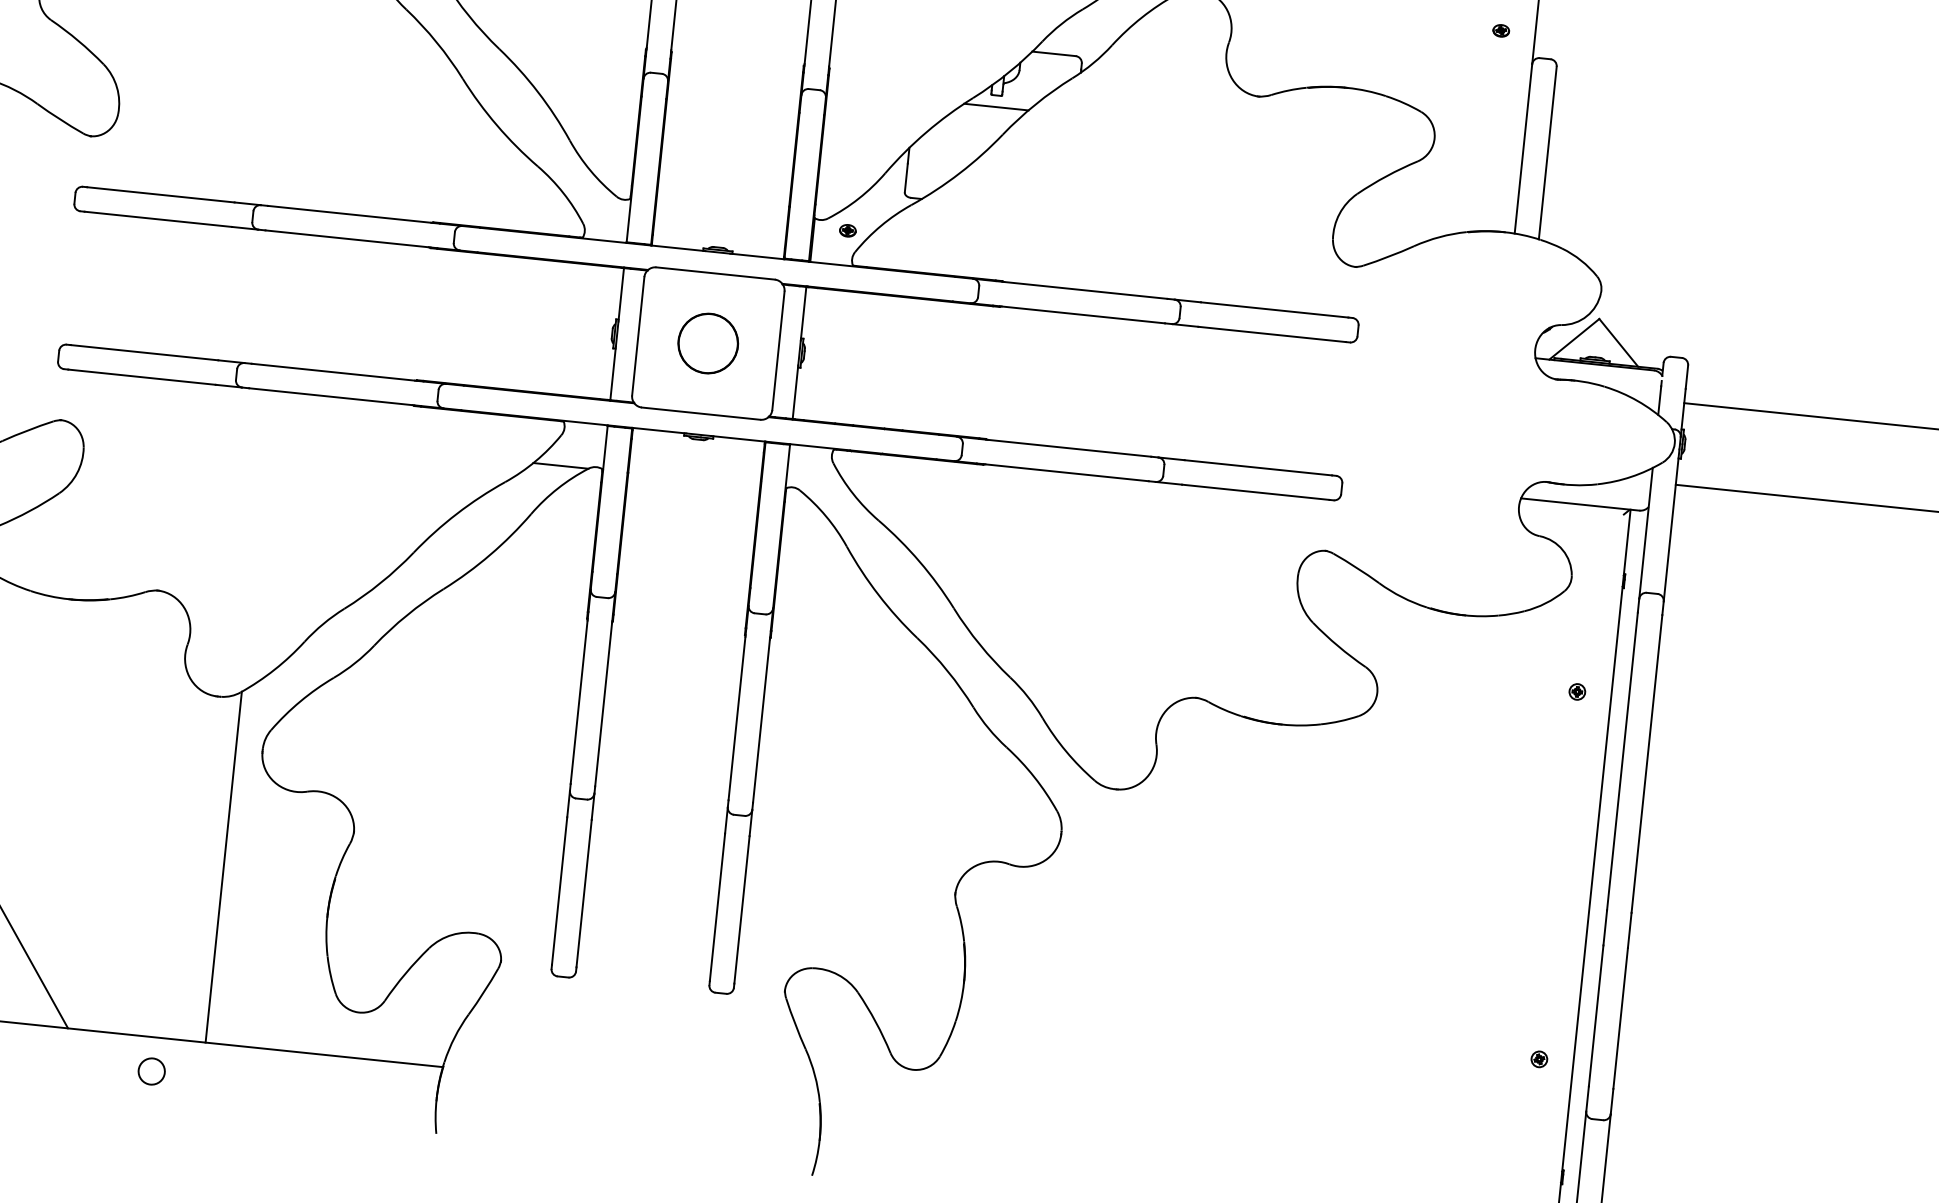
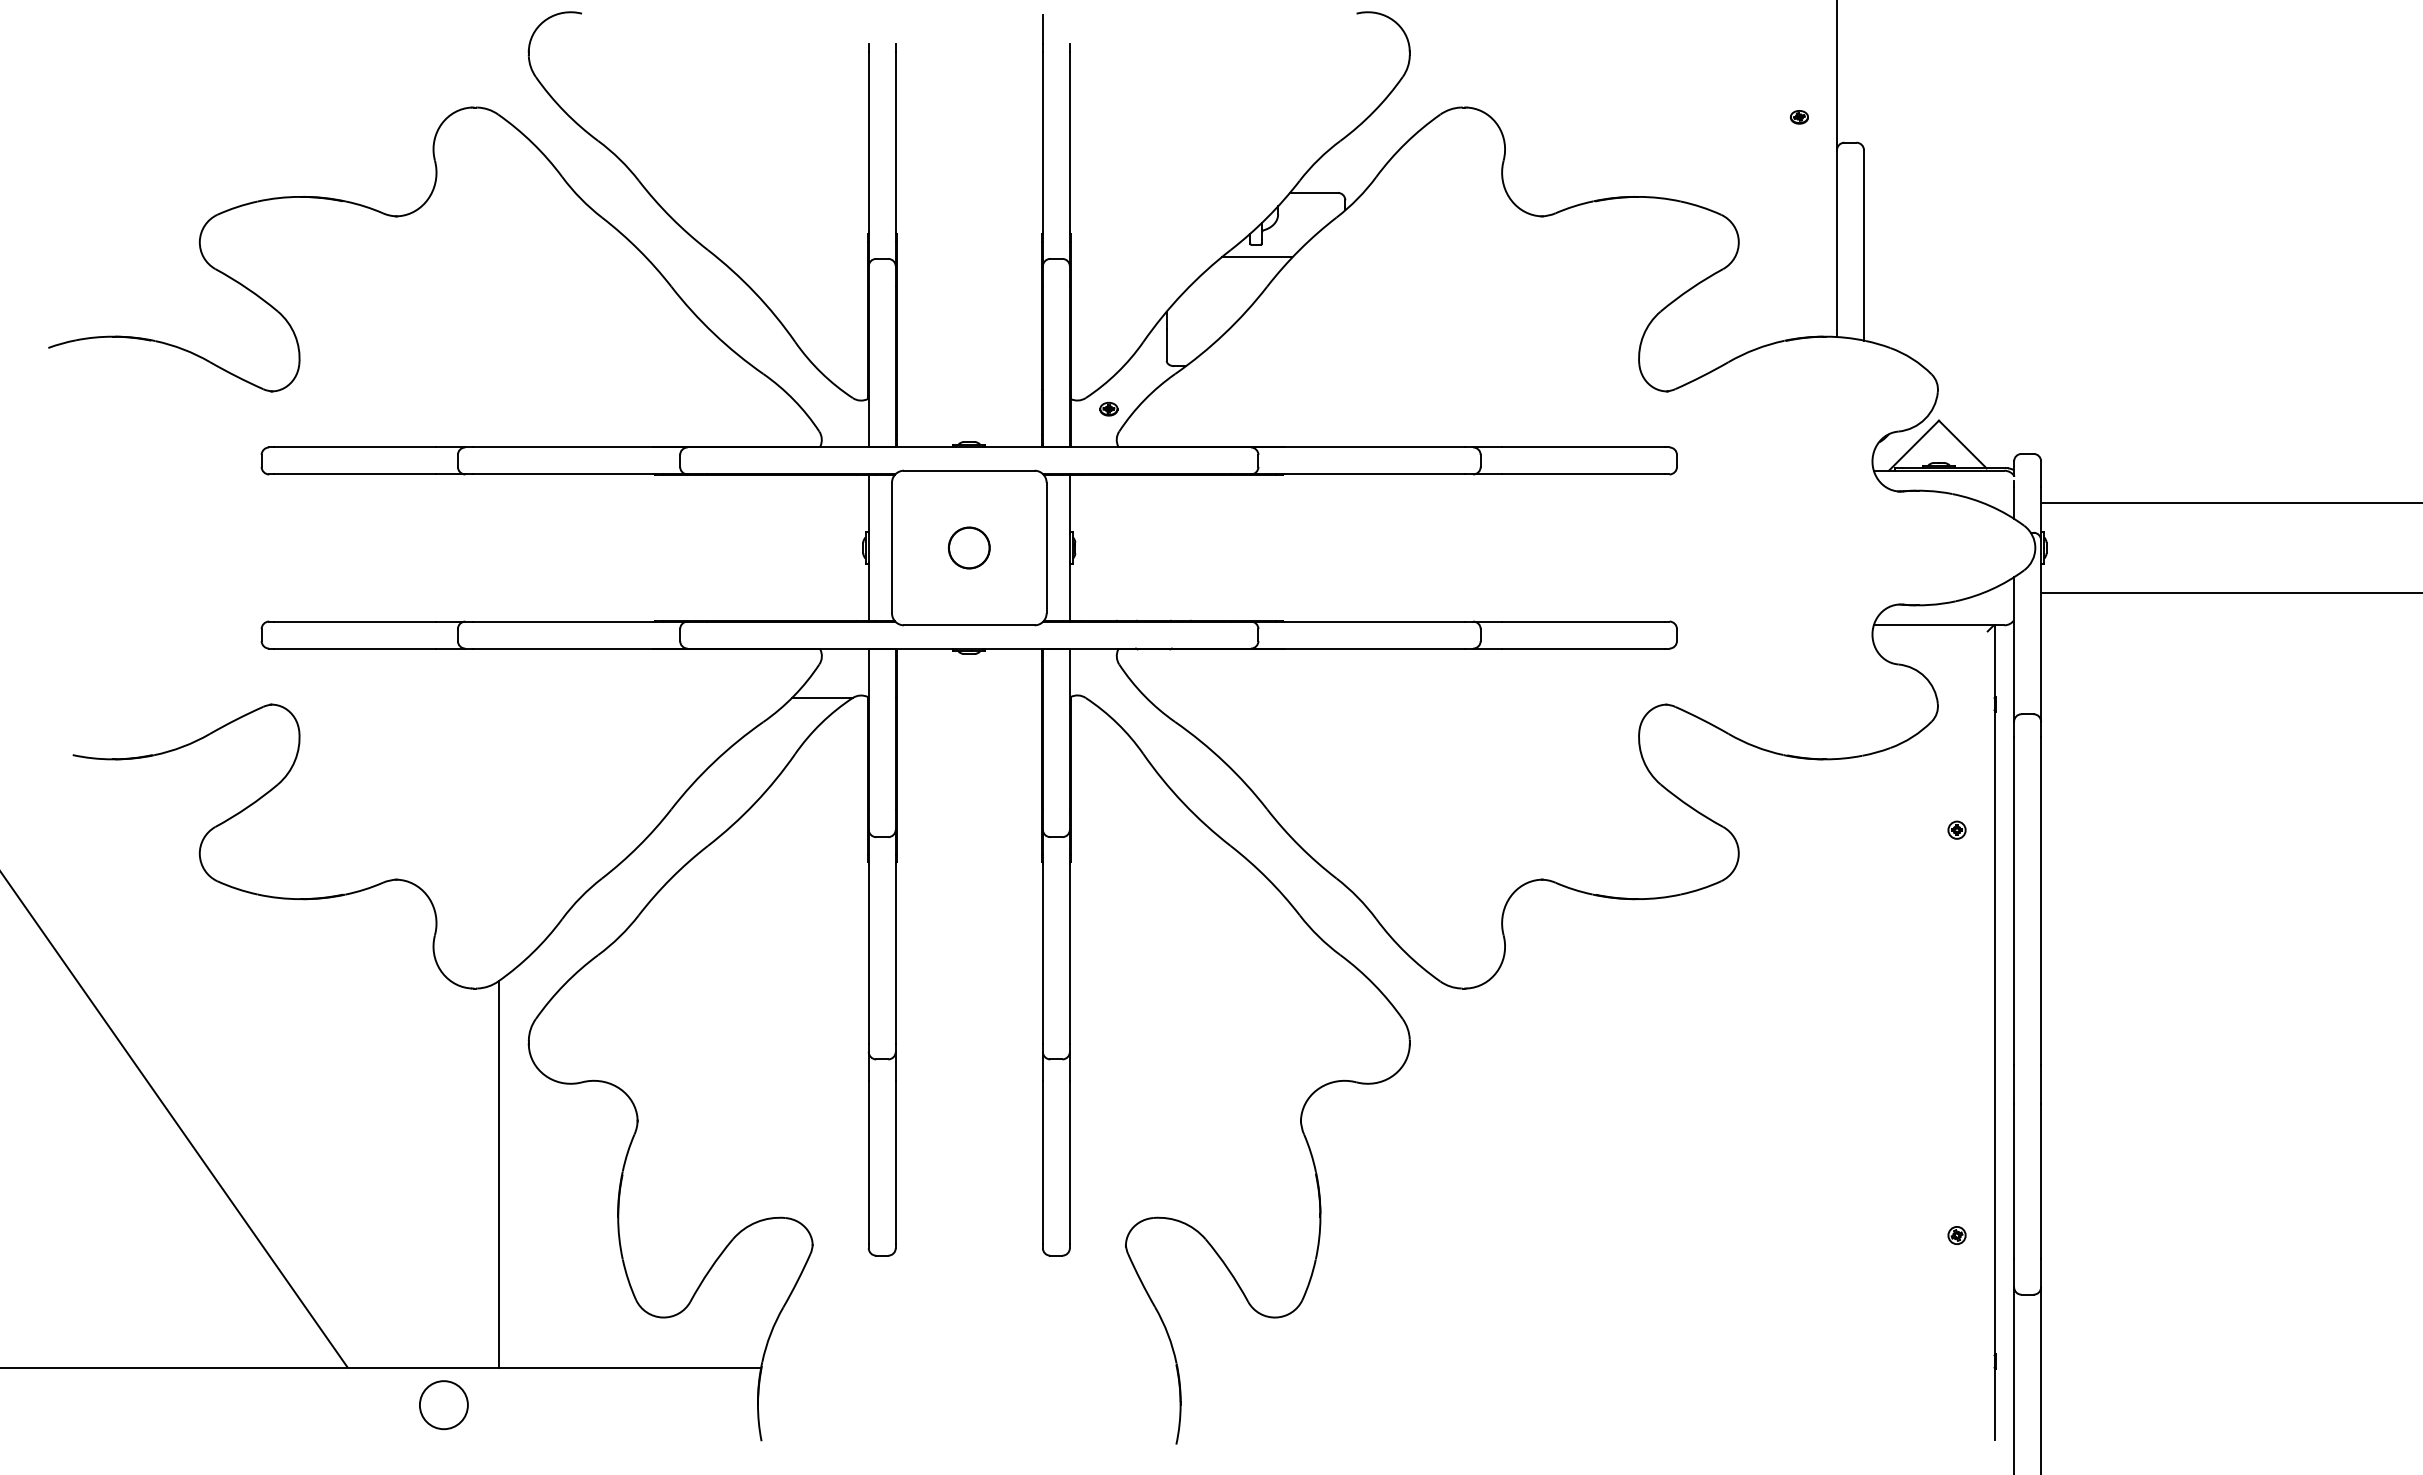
part: (708, 343) -> (969, 547), size x0.62
circle: (151, 1071) -> (443, 1405), size x1.67

